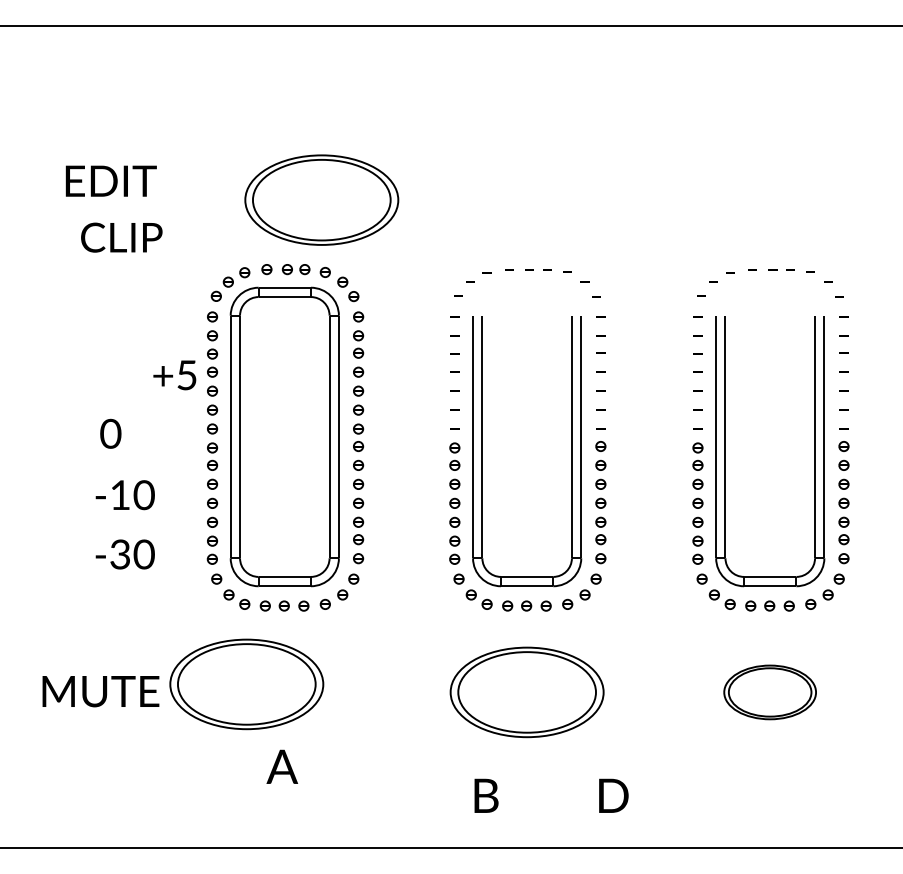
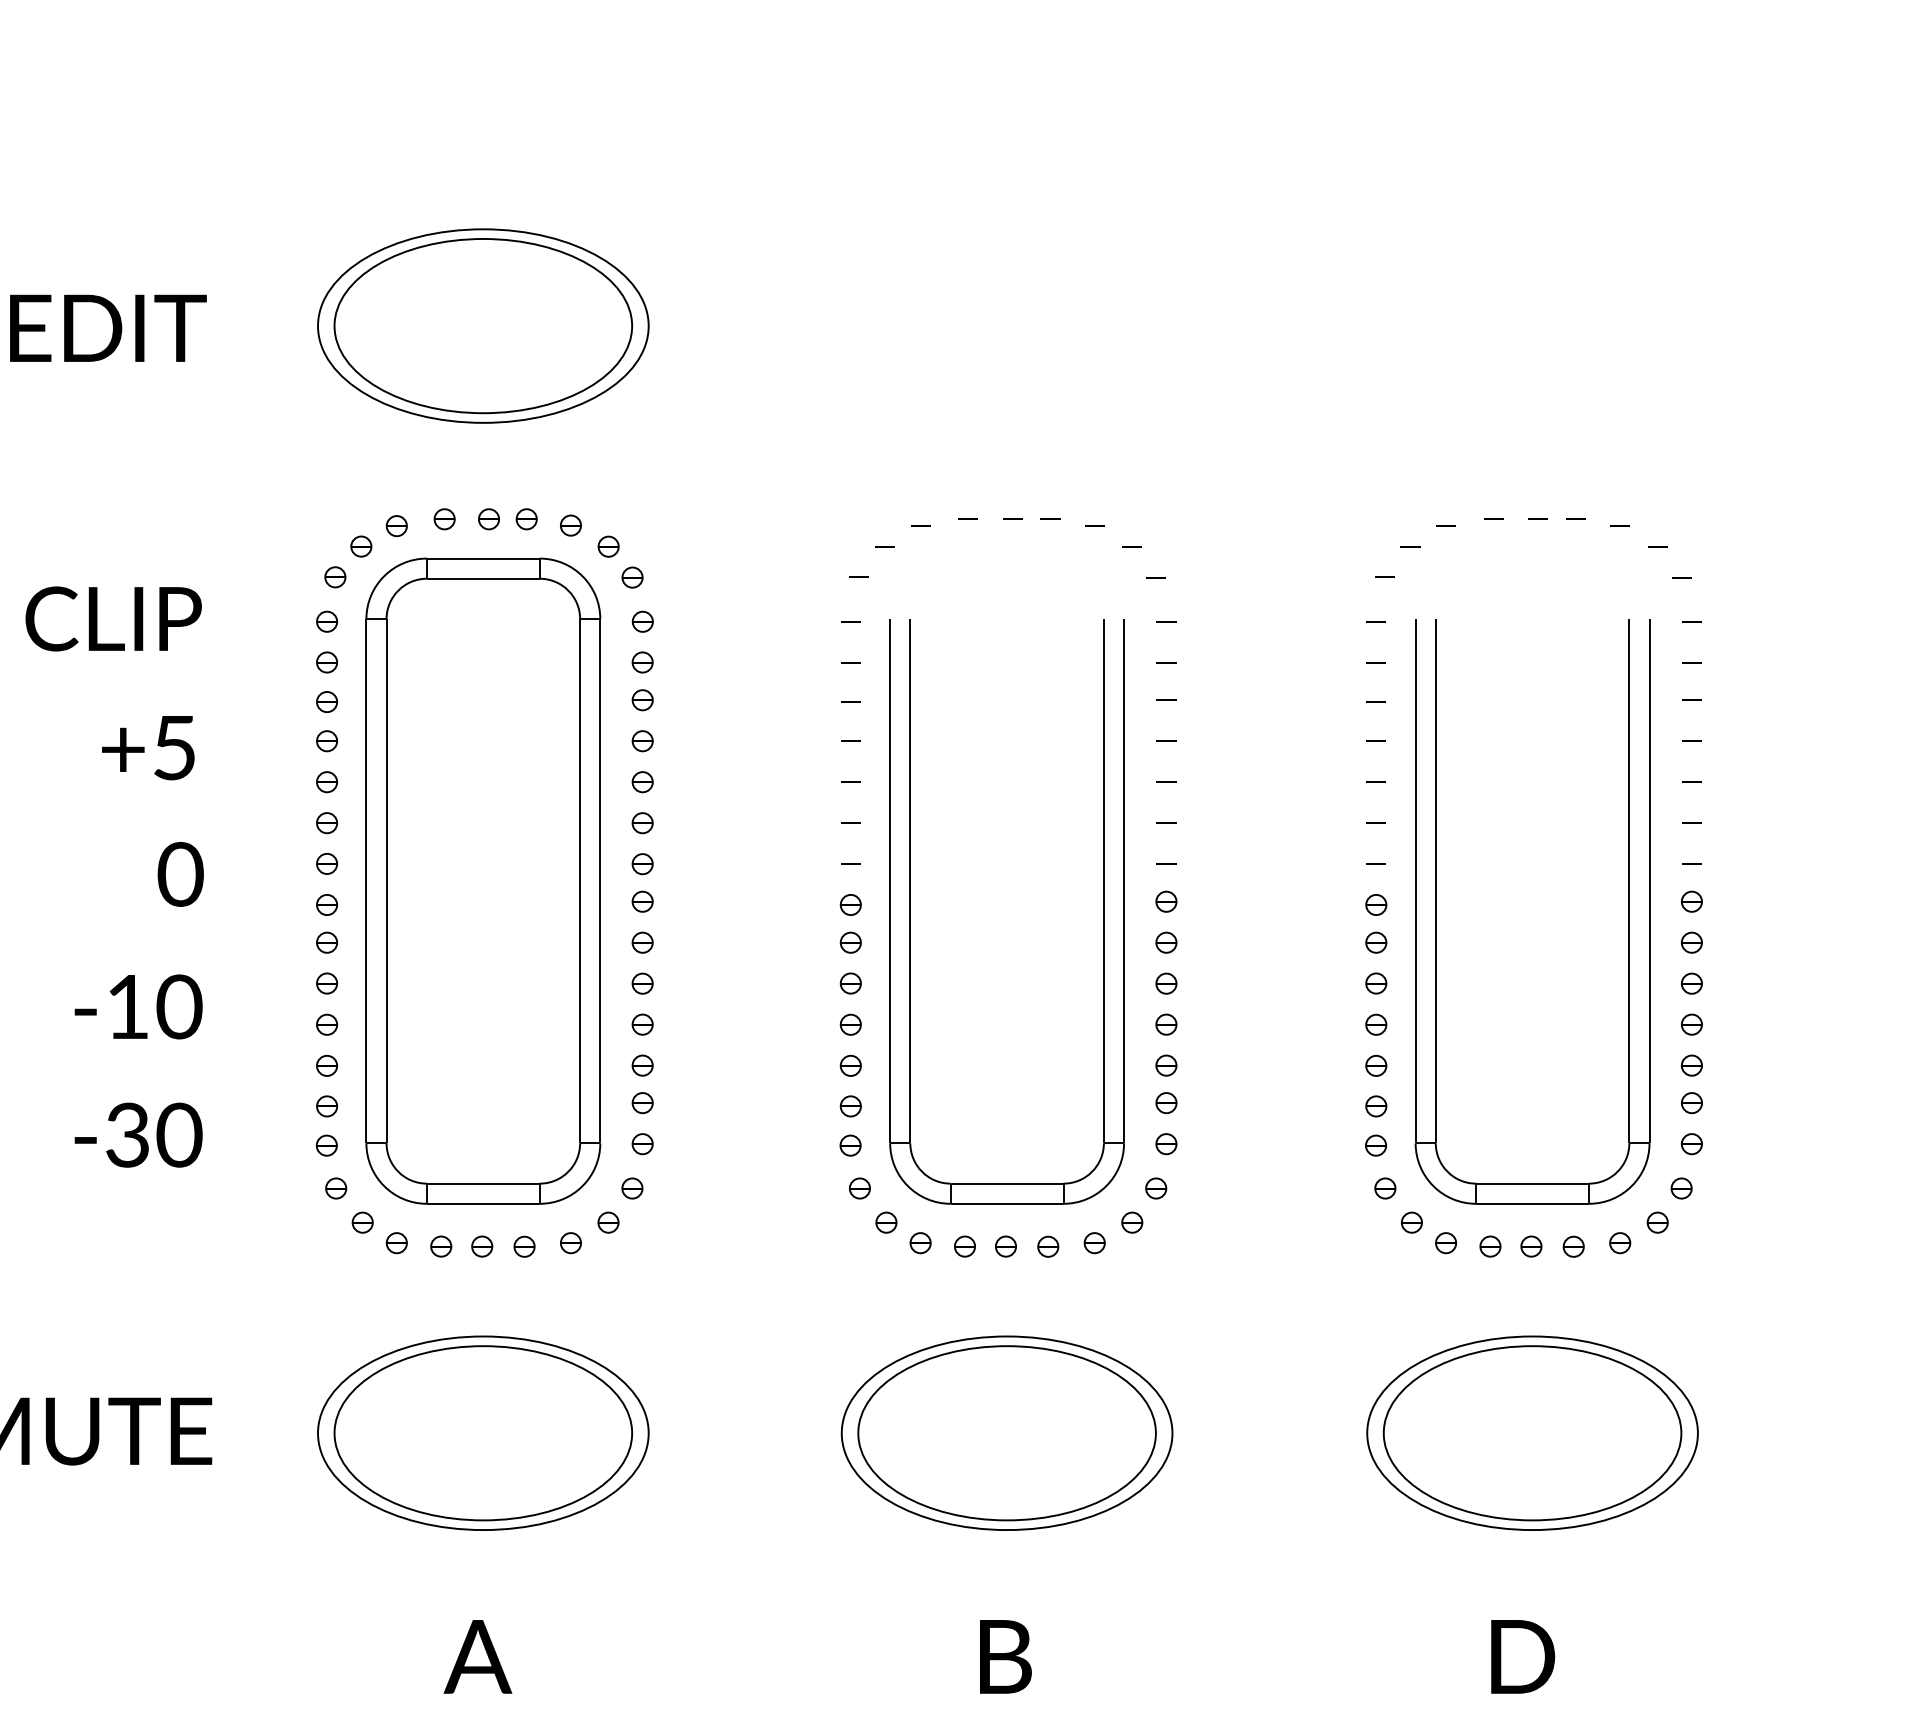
part: (321, 199) -> (482, 324), moved
text: (121, 237) -> (113, 618), moved
text: (174, 375) -> (147, 748), moved
text: (110, 433) -> (180, 873), moved
part: (246, 684) -> (482, 1433), moved
part: (769, 692) -> (1530, 1433), size x1.67
text: (282, 766) -> (478, 1656), moved
text: (486, 795) -> (1005, 1656), moved
text: (613, 795) -> (1522, 1656), moved

